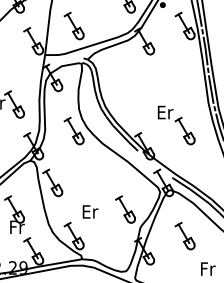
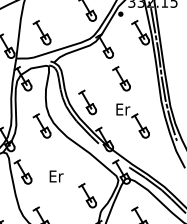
part: (163, 77) -> (121, 78), added
part: (125, 104) -> (87, 102), added
text: (90, 211) -> (56, 176), moved

